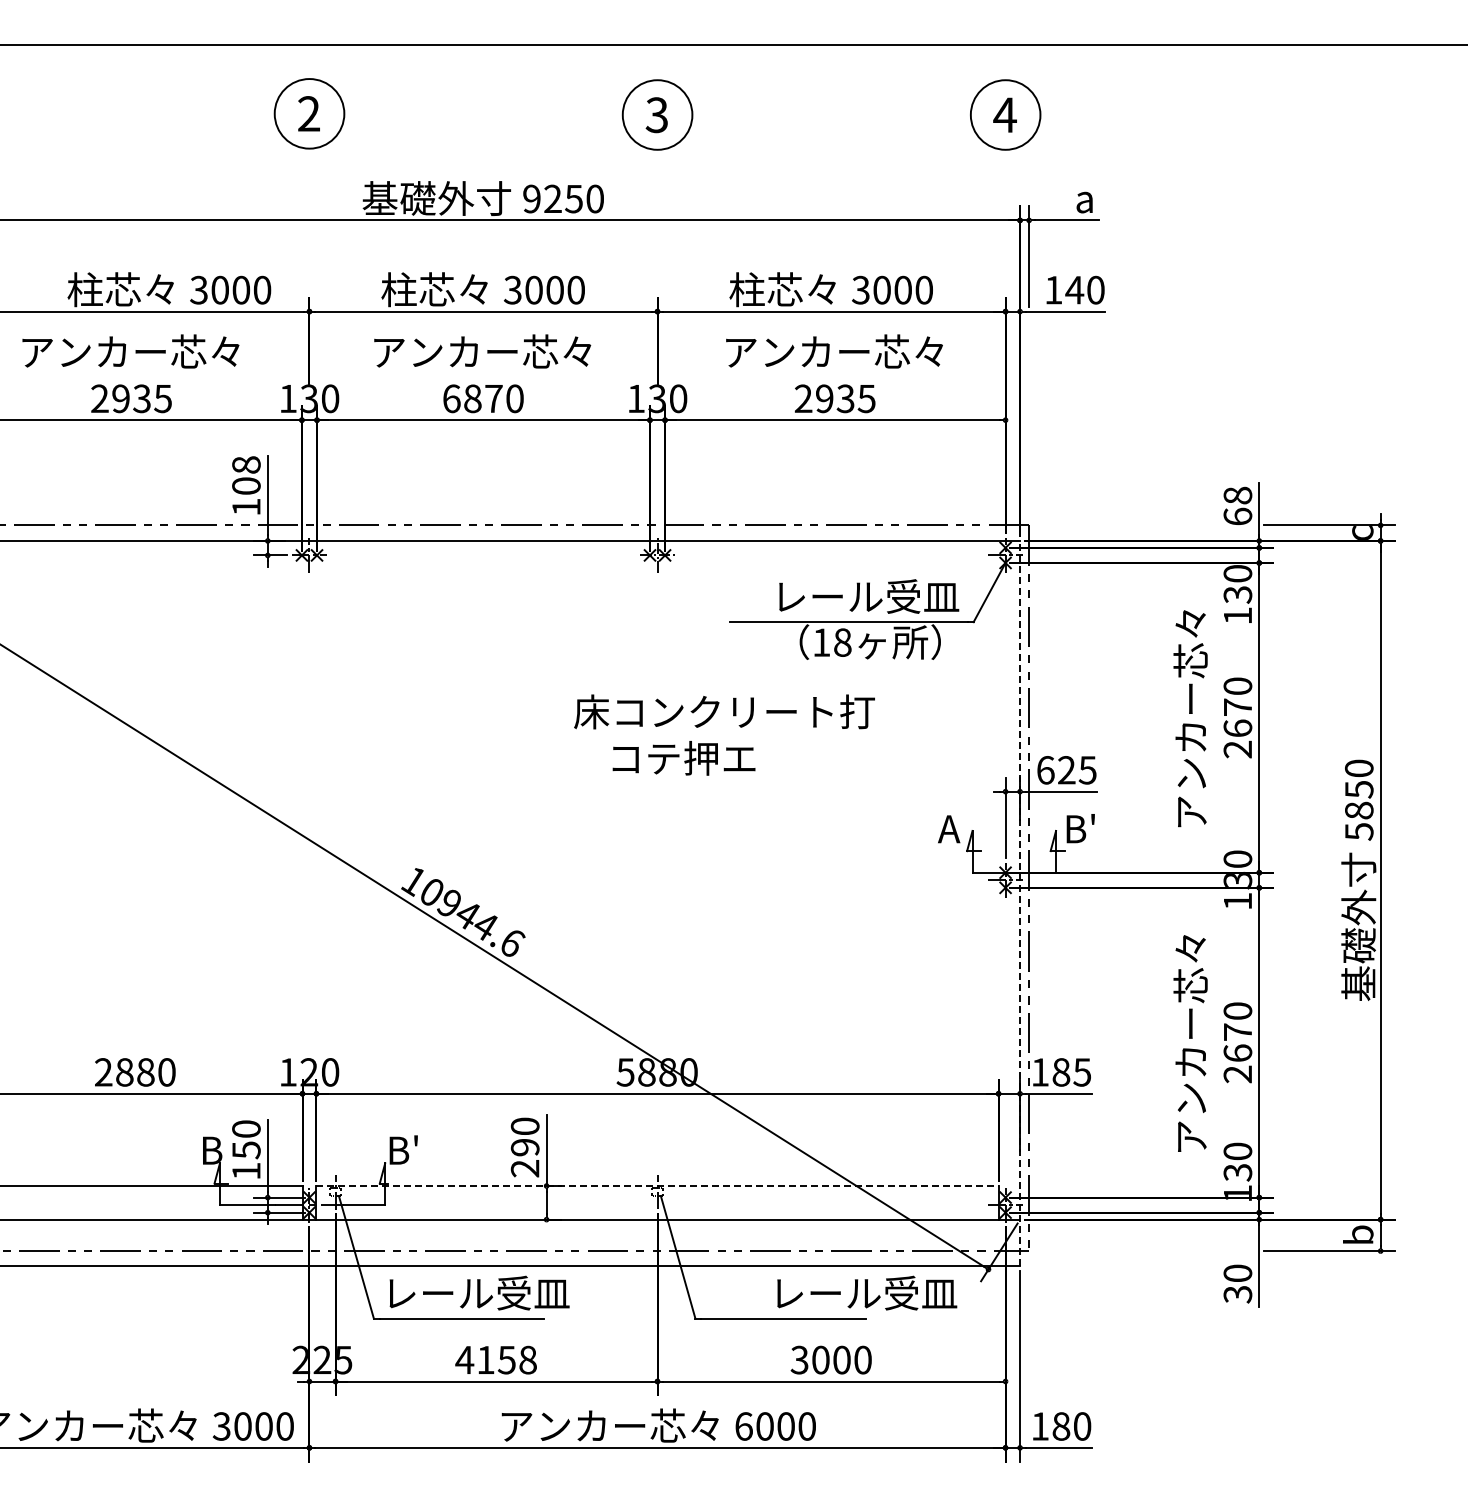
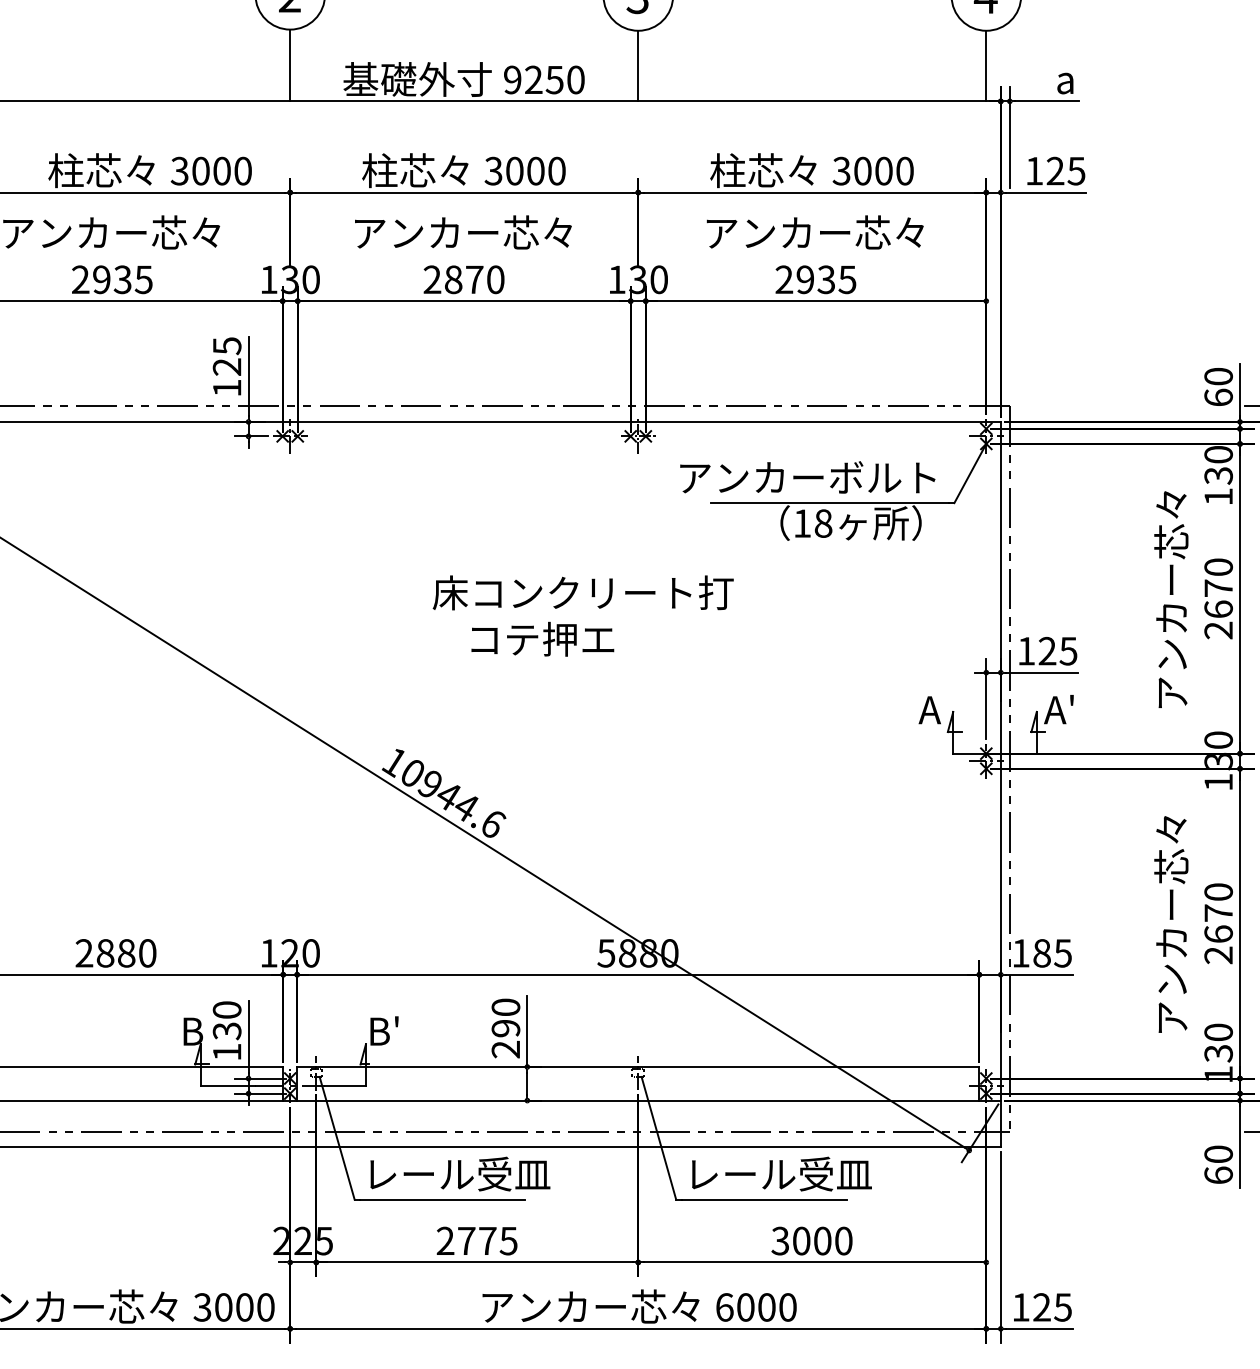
line: (309, 184) -> (290, 65), added
line: (657, 184) -> (638, 65), added
line: (1005, 184) -> (986, 65), added
text: (1084, 289) -> (1065, 170), 140 -> 125
text: (451, 398) -> (432, 279), 6870 -> 2870
text: (246, 475) -> (227, 356), 108 -> 125
text: (1238, 495) -> (1219, 376), 68 -> 60
text: (829, 596) -> (810, 477), レール受皿 -> アンカーボルト
text: (724, 734) -> (583, 615), moved
text: (1045, 770) -> (1026, 651), 625 -> 125
text: (1078, 828) -> (1059, 709), B' -> A'
line: (1020, 903) -> (1001, 784), dashed -> solid
text: (246, 1150) -> (227, 1031), 150 -> 130
line: (658, 1185) -> (639, 1066), dashed -> solid
text: (867, 1292) -> (782, 1173), moved
text: (1237, 1294) -> (1218, 1175), 30 -> 60
text: (495, 1359) -> (476, 1240), 4158 -> 2775
text: (1071, 1426) -> (1052, 1307), 180 -> 125

